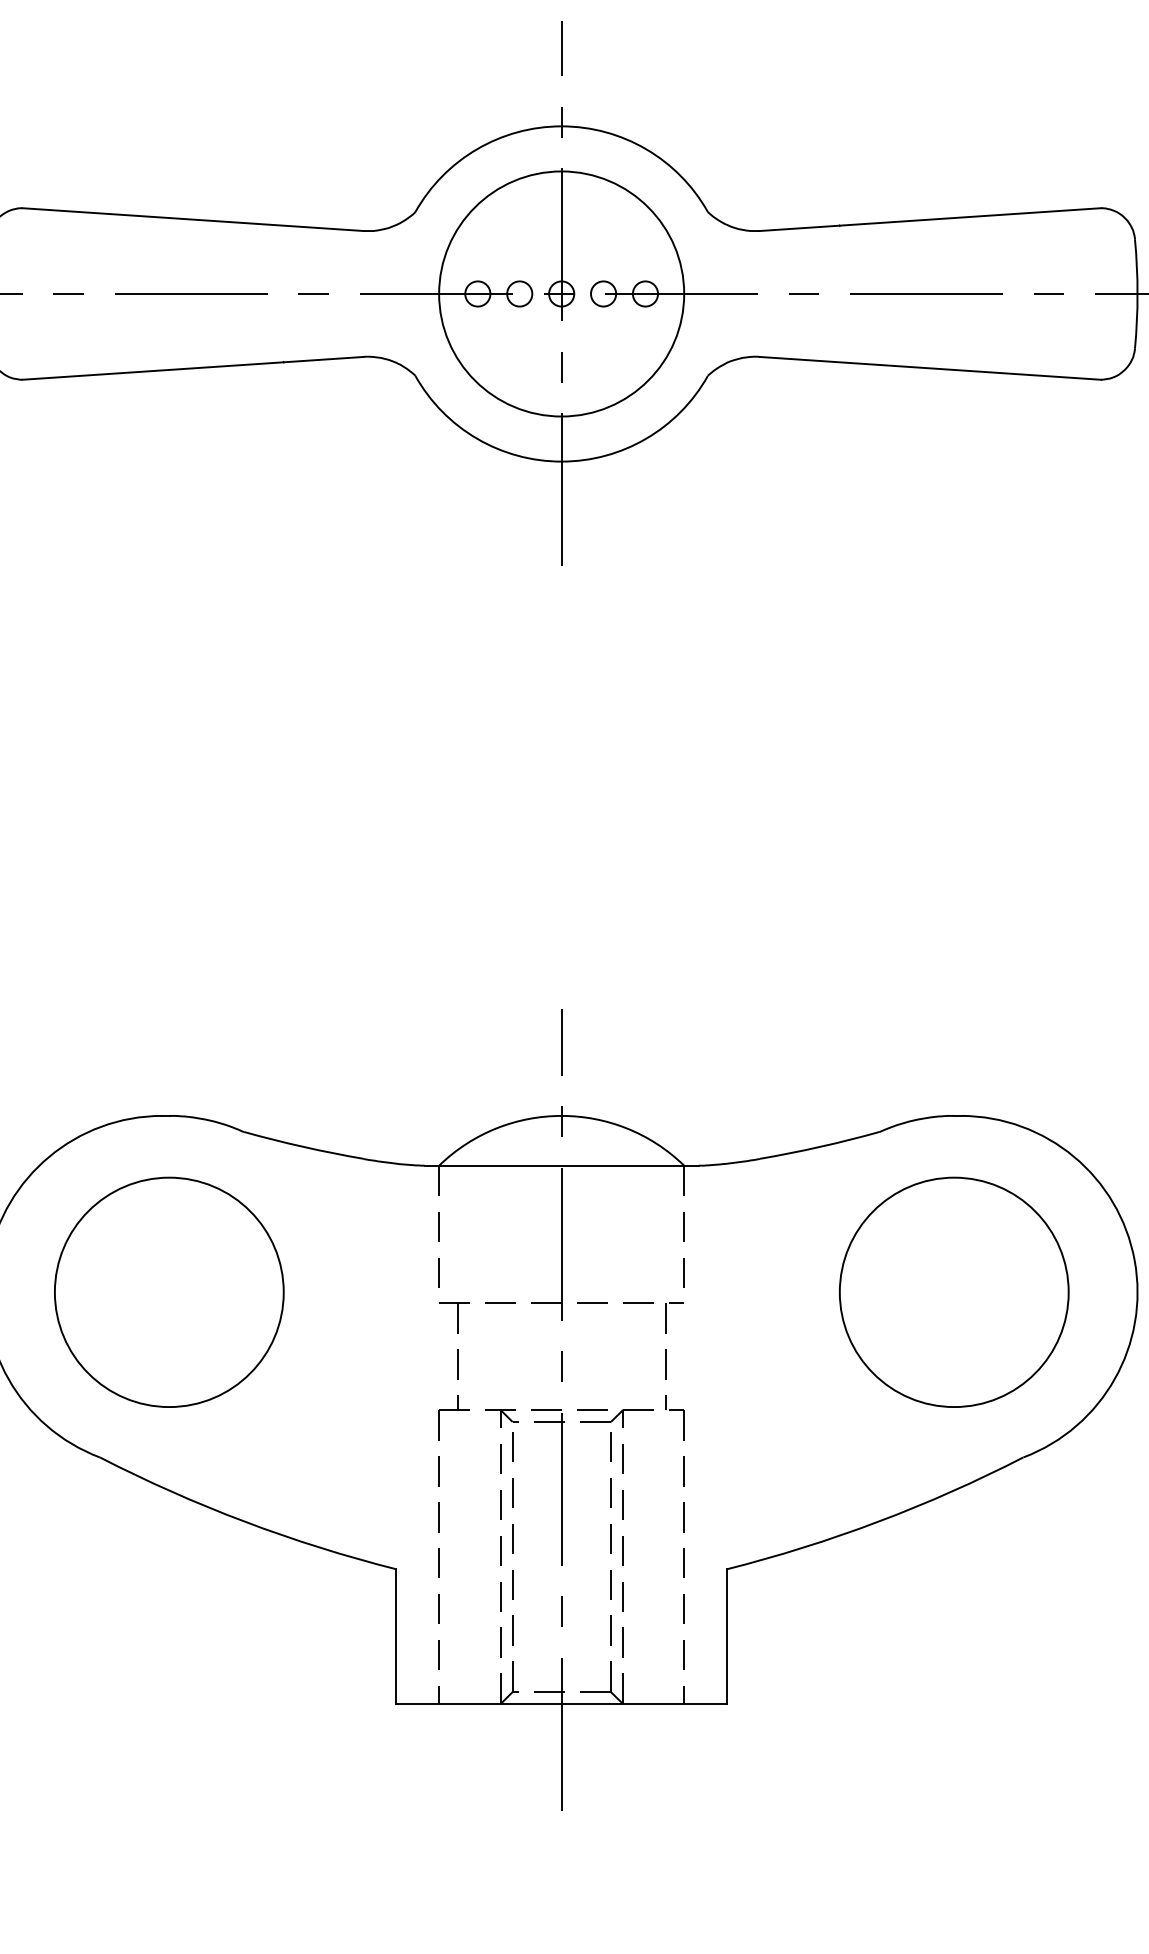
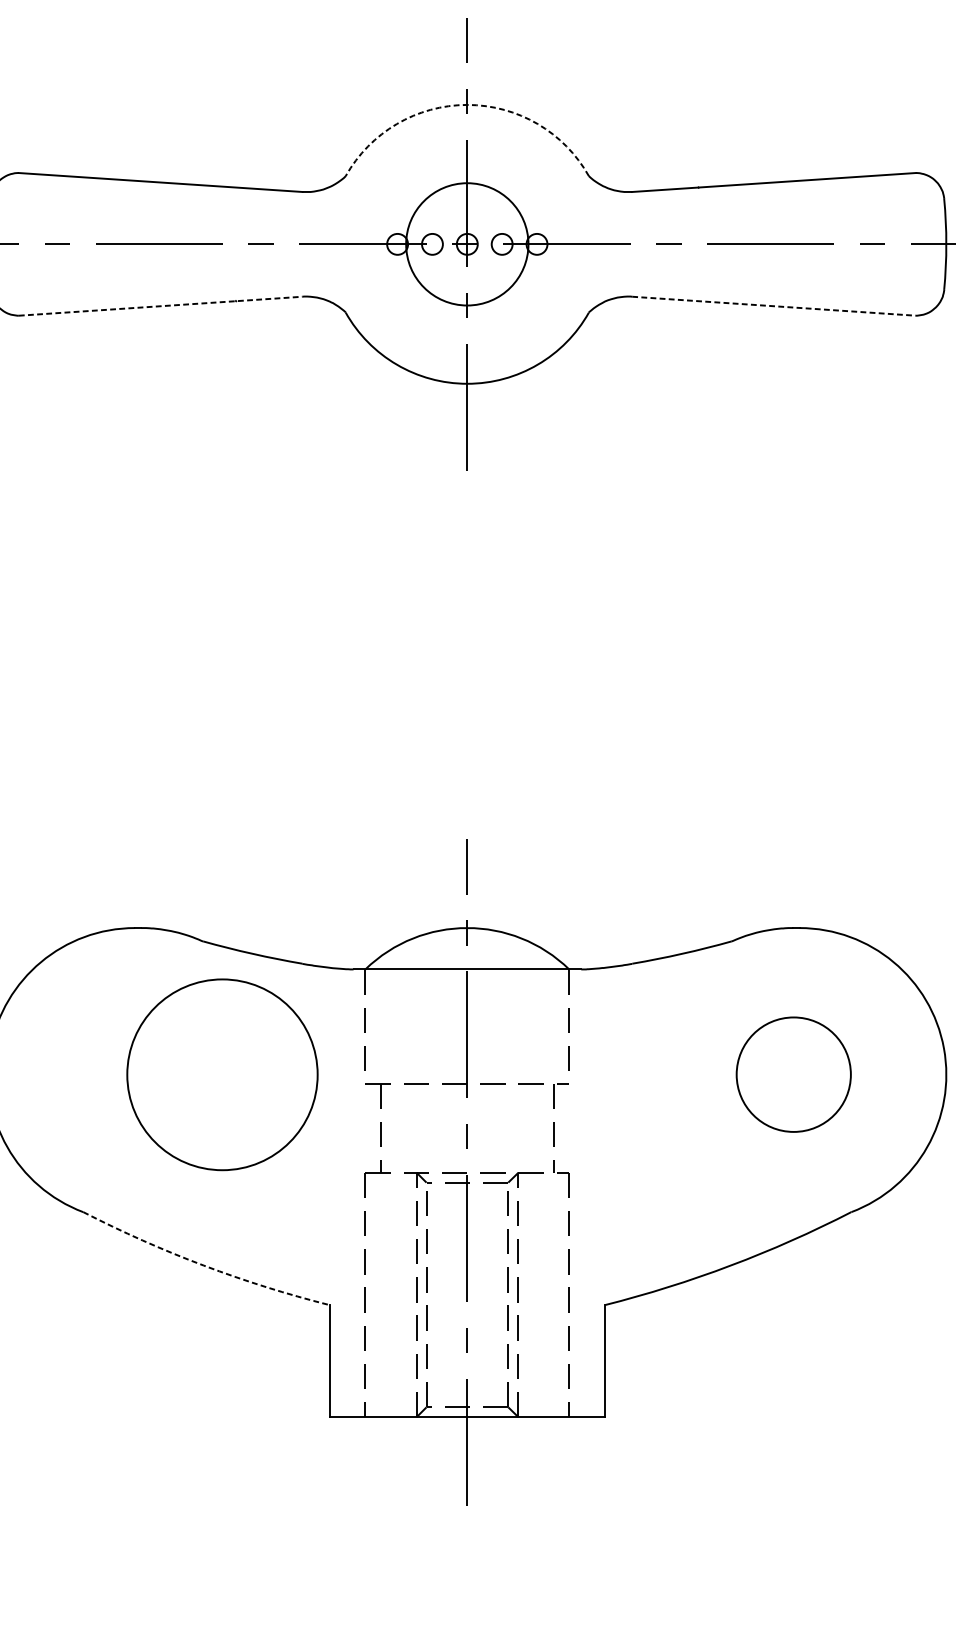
arc: (561, 126) -> (467, 105), solid -> dashed
circle: (561, 293) -> (467, 243), size x0.6
line: (192, 368) -> (160, 306), solid -> dashed
line: (930, 368) -> (774, 306), solid -> dashed
part: (169, 1291) -> (222, 1074), moved
part: (953, 1291) -> (793, 1074), size x0.6
arc: (244, 1521) -> (203, 1265), solid -> dashed

